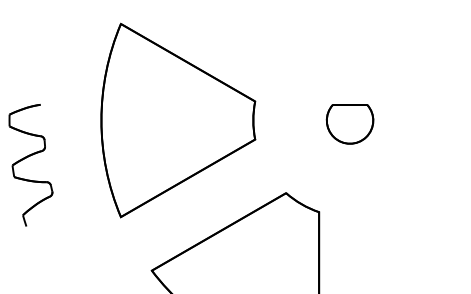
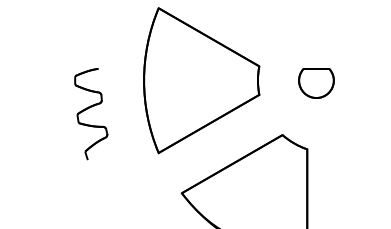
part: (350, 124) -> (316, 83), moved

